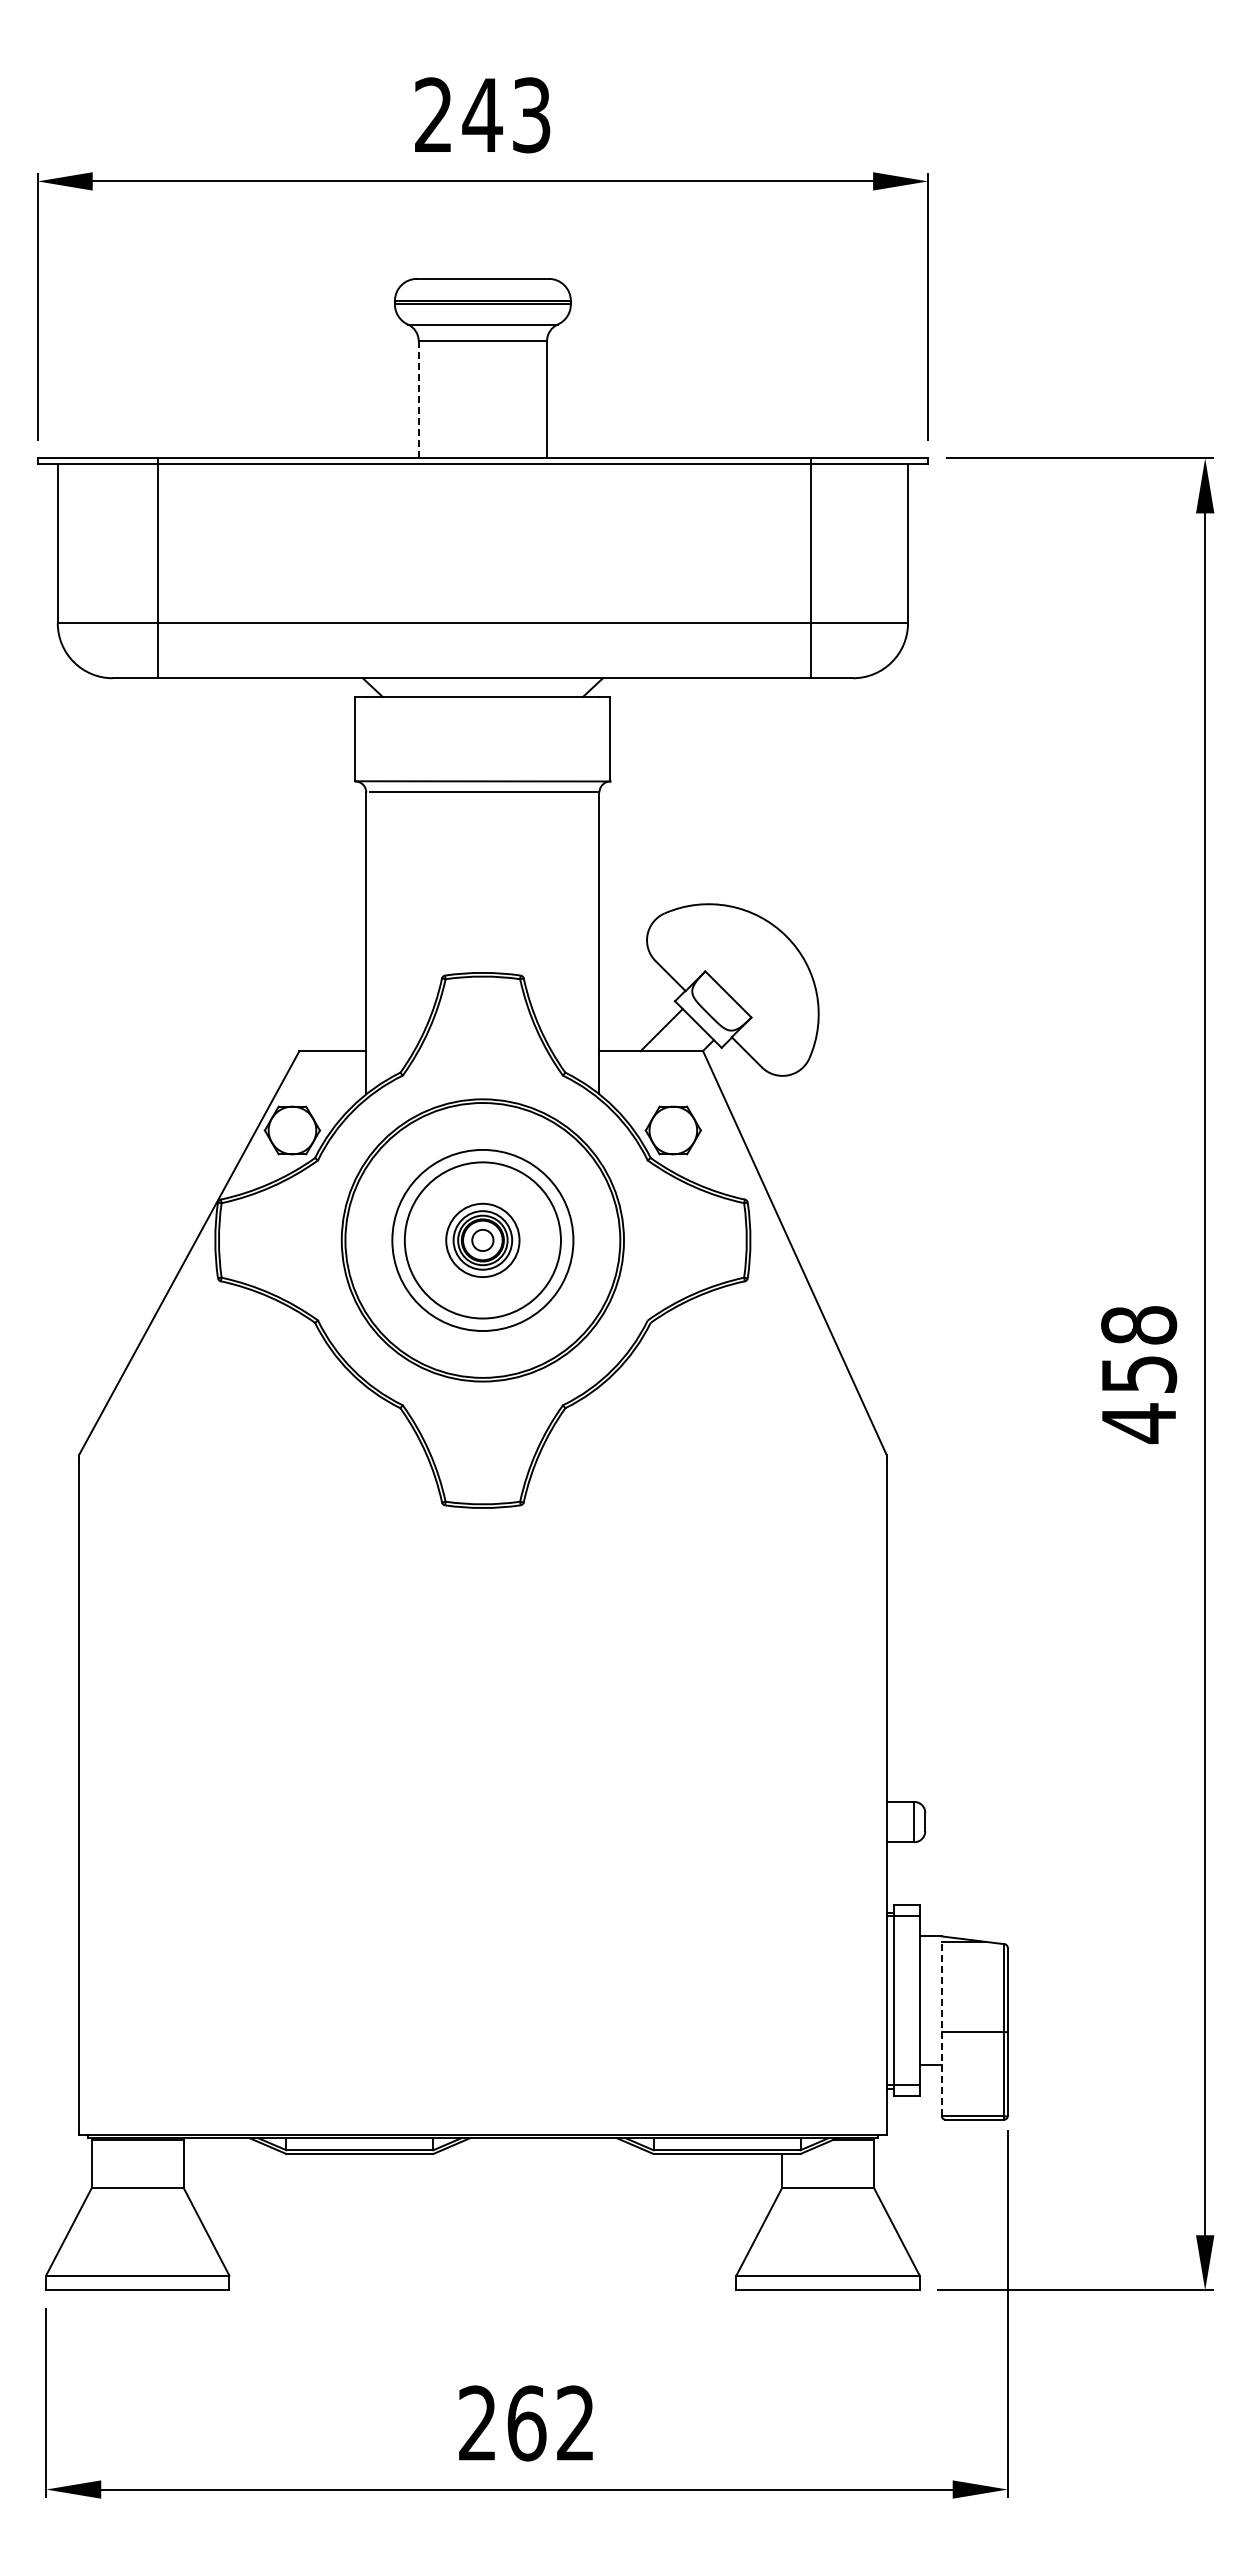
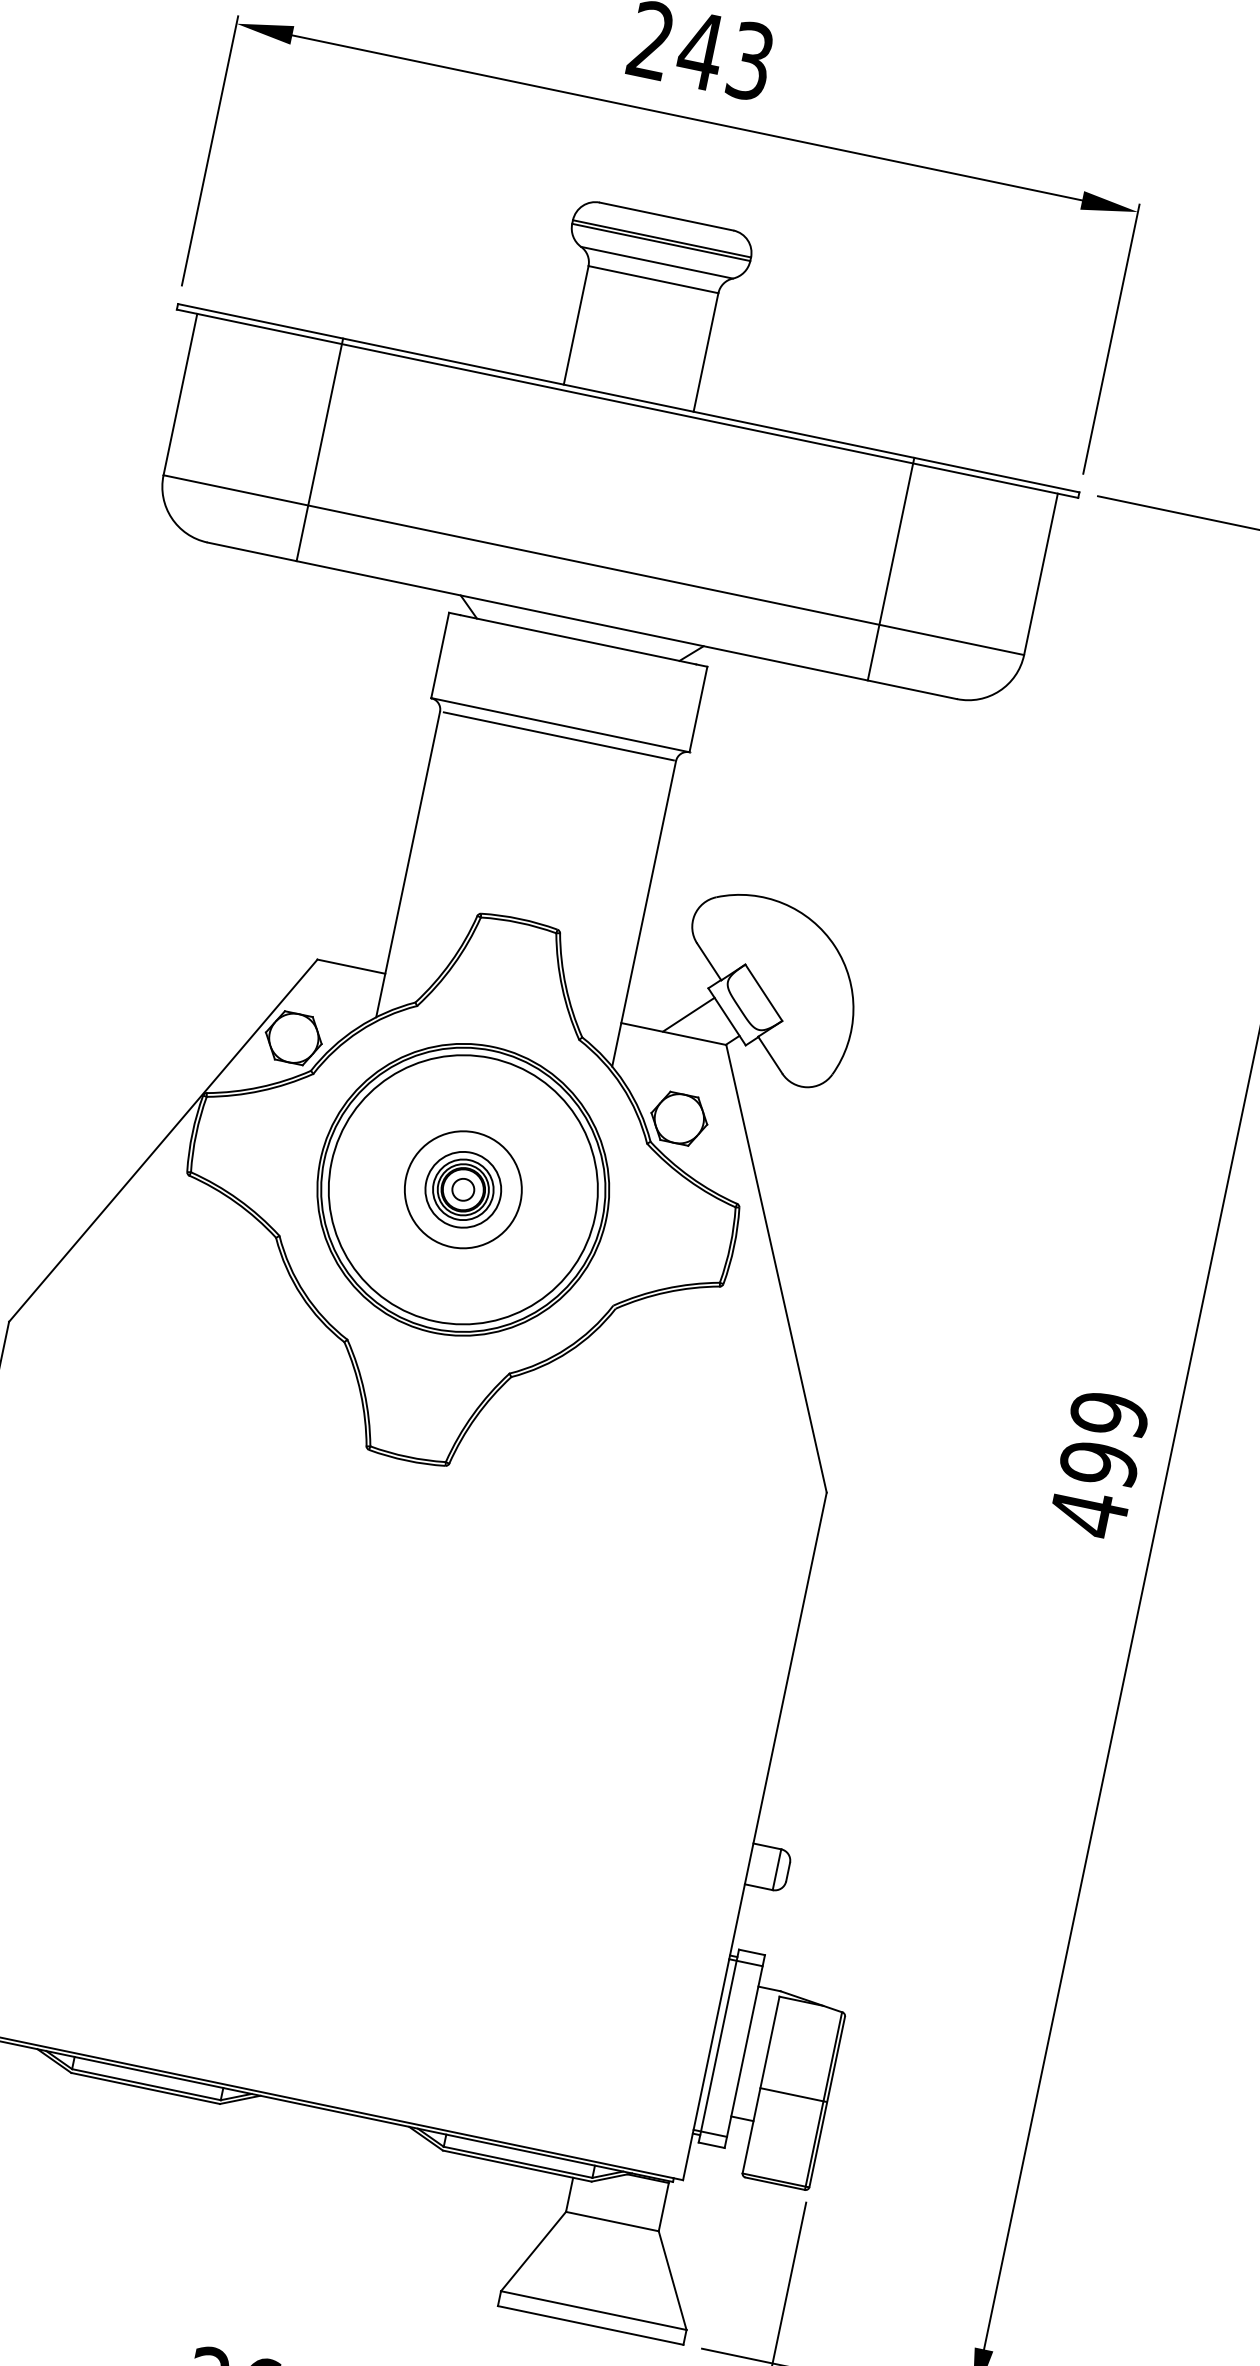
line: (418, 399) -> (575, 325), dashed -> solid
line: (157, 568) -> (319, 449), moved
line: (811, 568) -> (891, 569), moved
circle: (482, 1240) -> (462, 1189), size x0.62
circle: (482, 1240) -> (462, 1189), size x1.67
text: (1139, 1349) -> (1104, 1439), 458 -> 499
line: (941, 2028) -> (760, 2084), dashed -> solid

